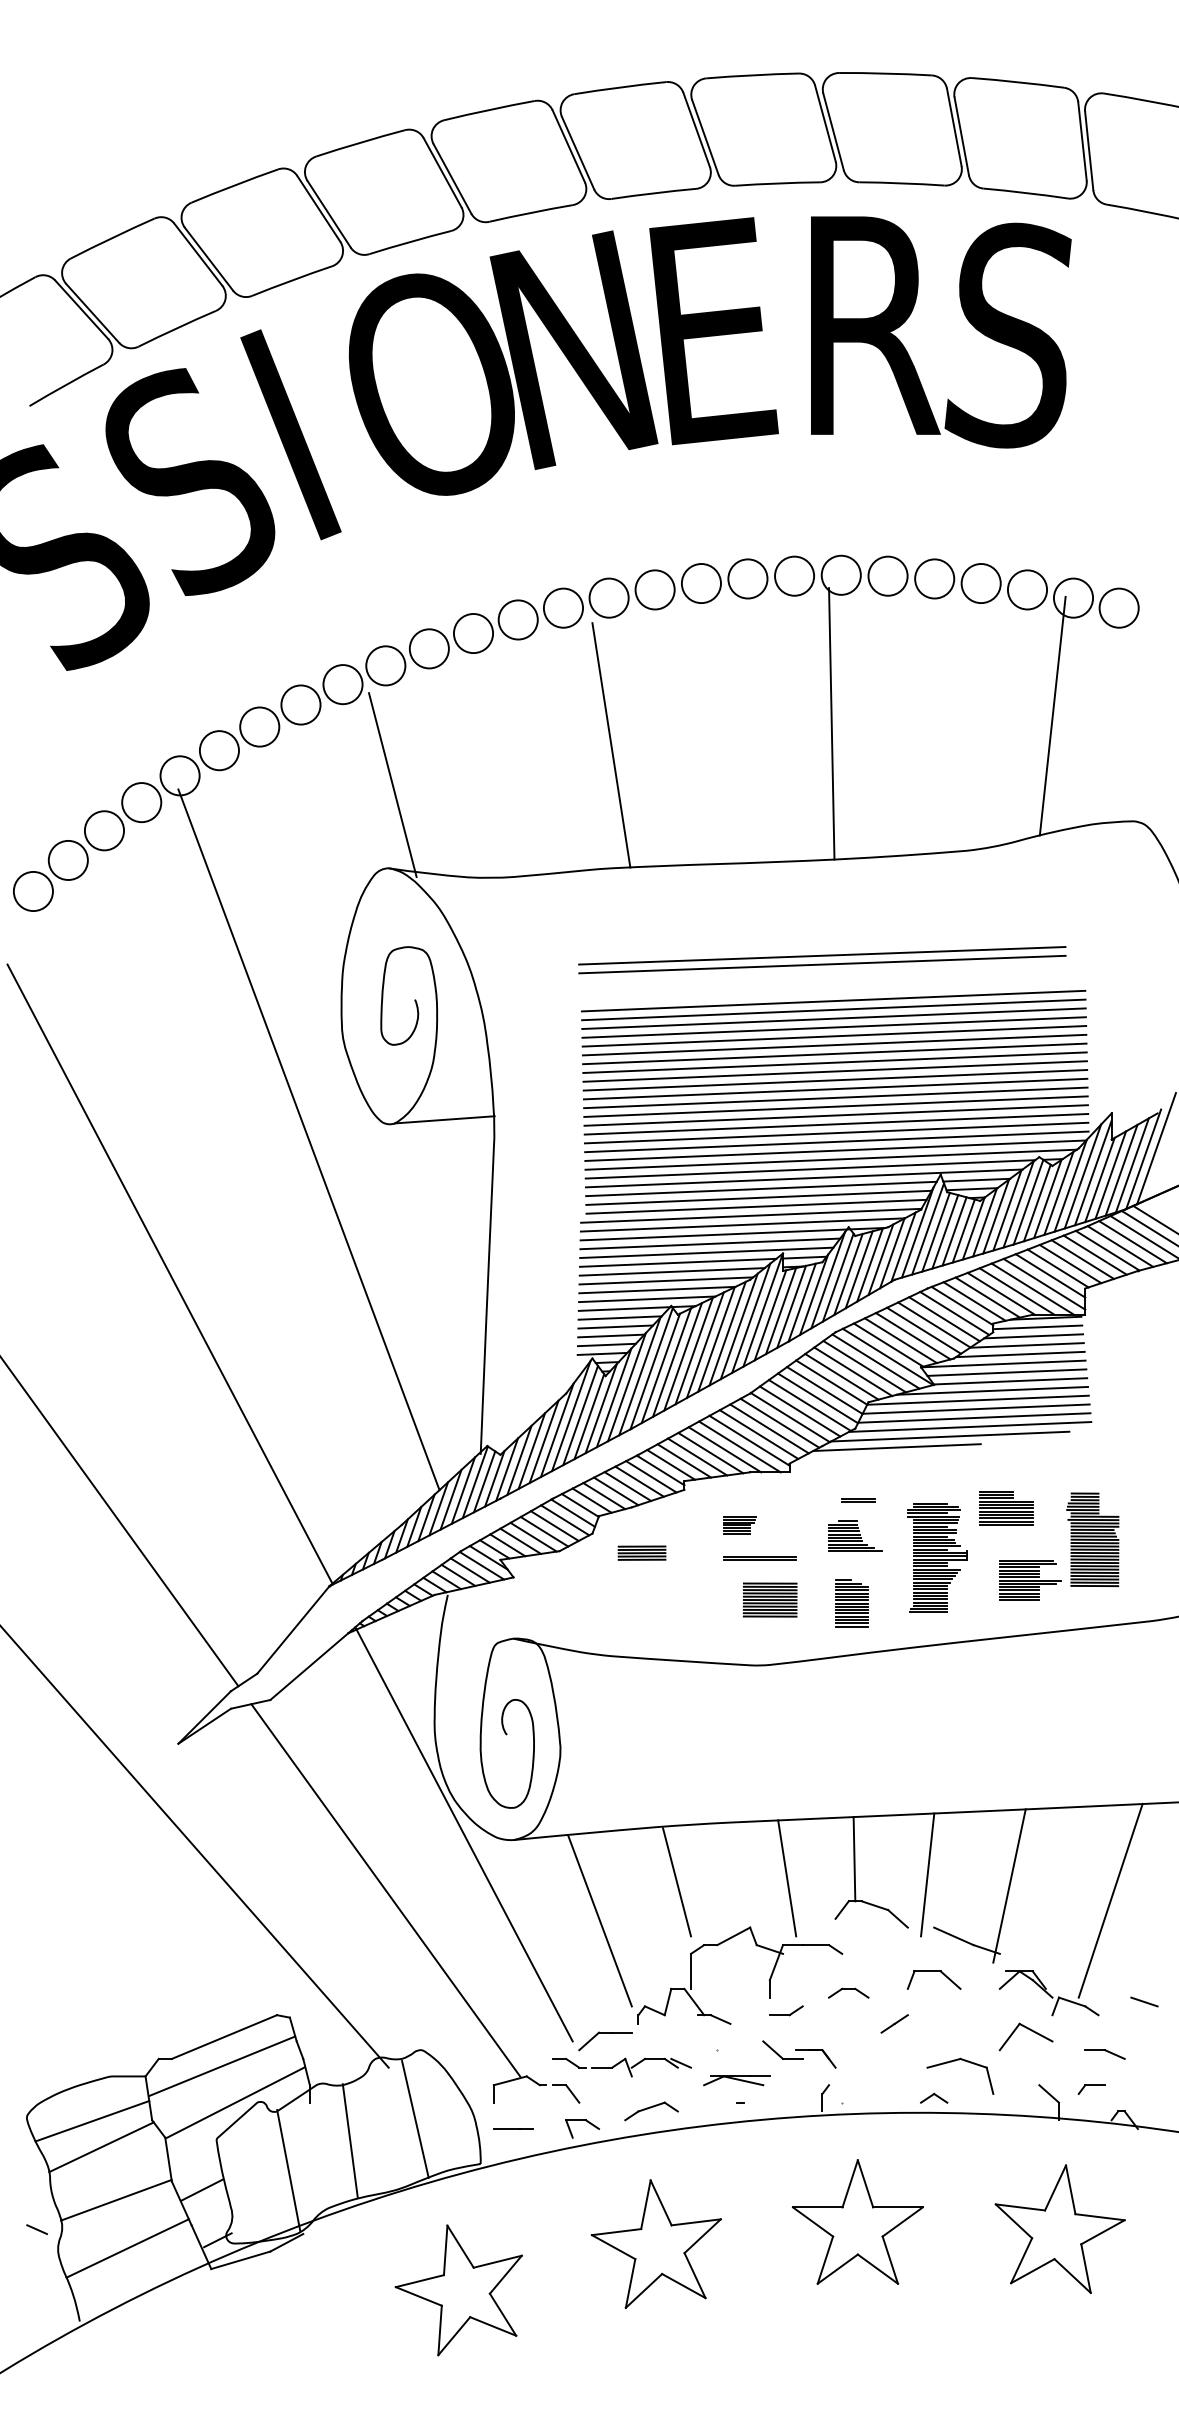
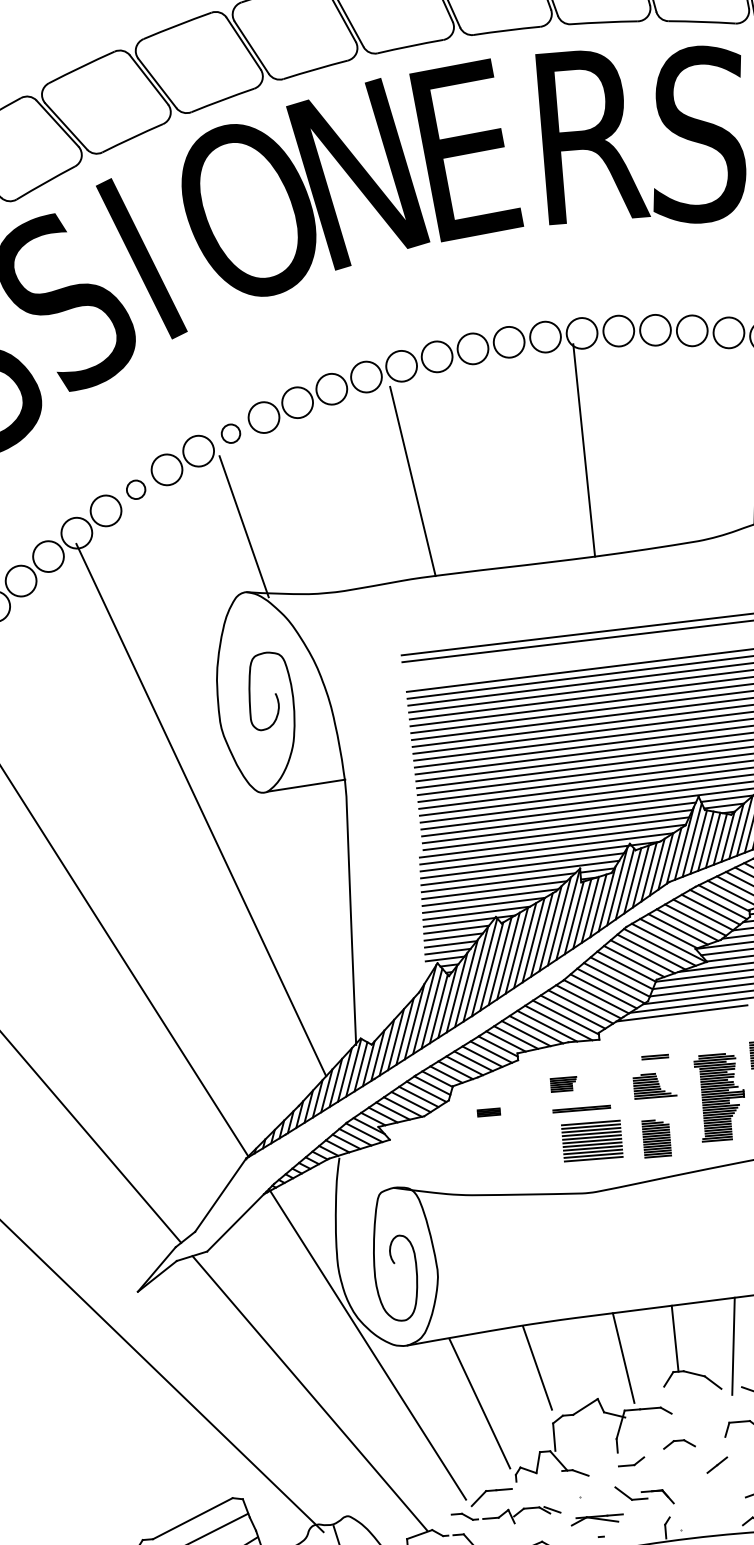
circle: (385, 665) -> (230, 433), size x0.6
circle: (259, 726) -> (135, 489), size x0.6
part: (641, 1552) -> (488, 1112), size x0.6
part: (770, 1599) -> (592, 1140), size x1.4

